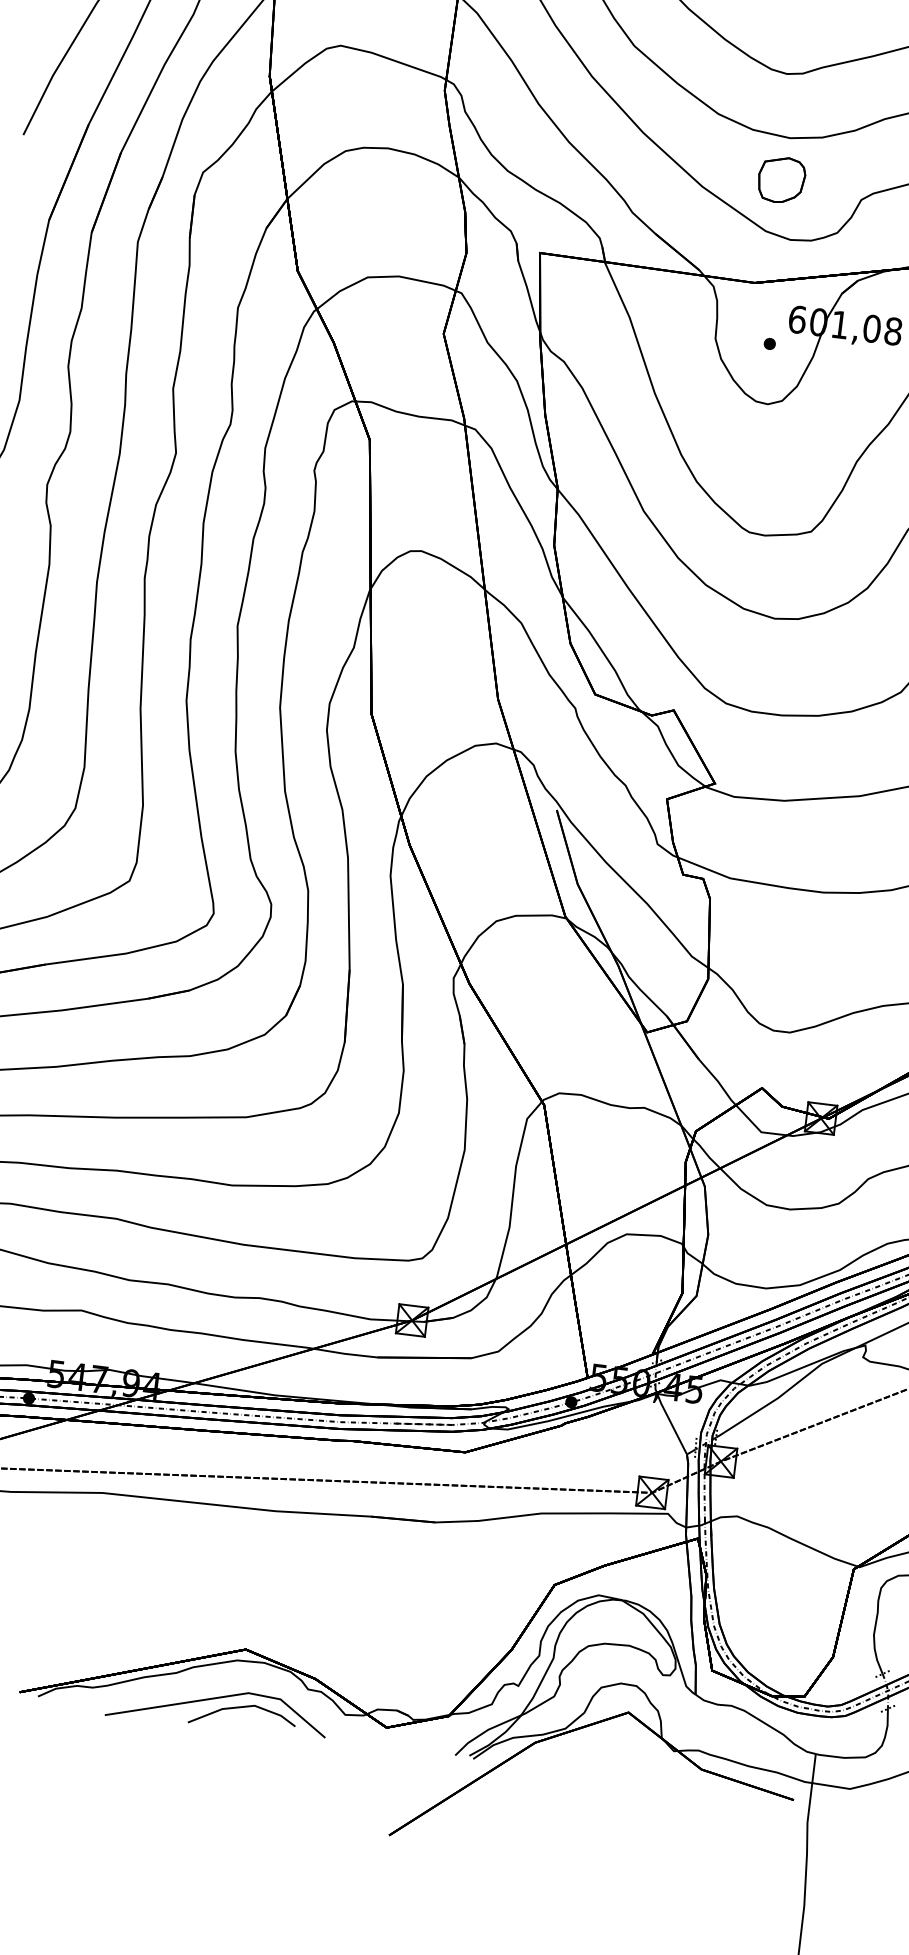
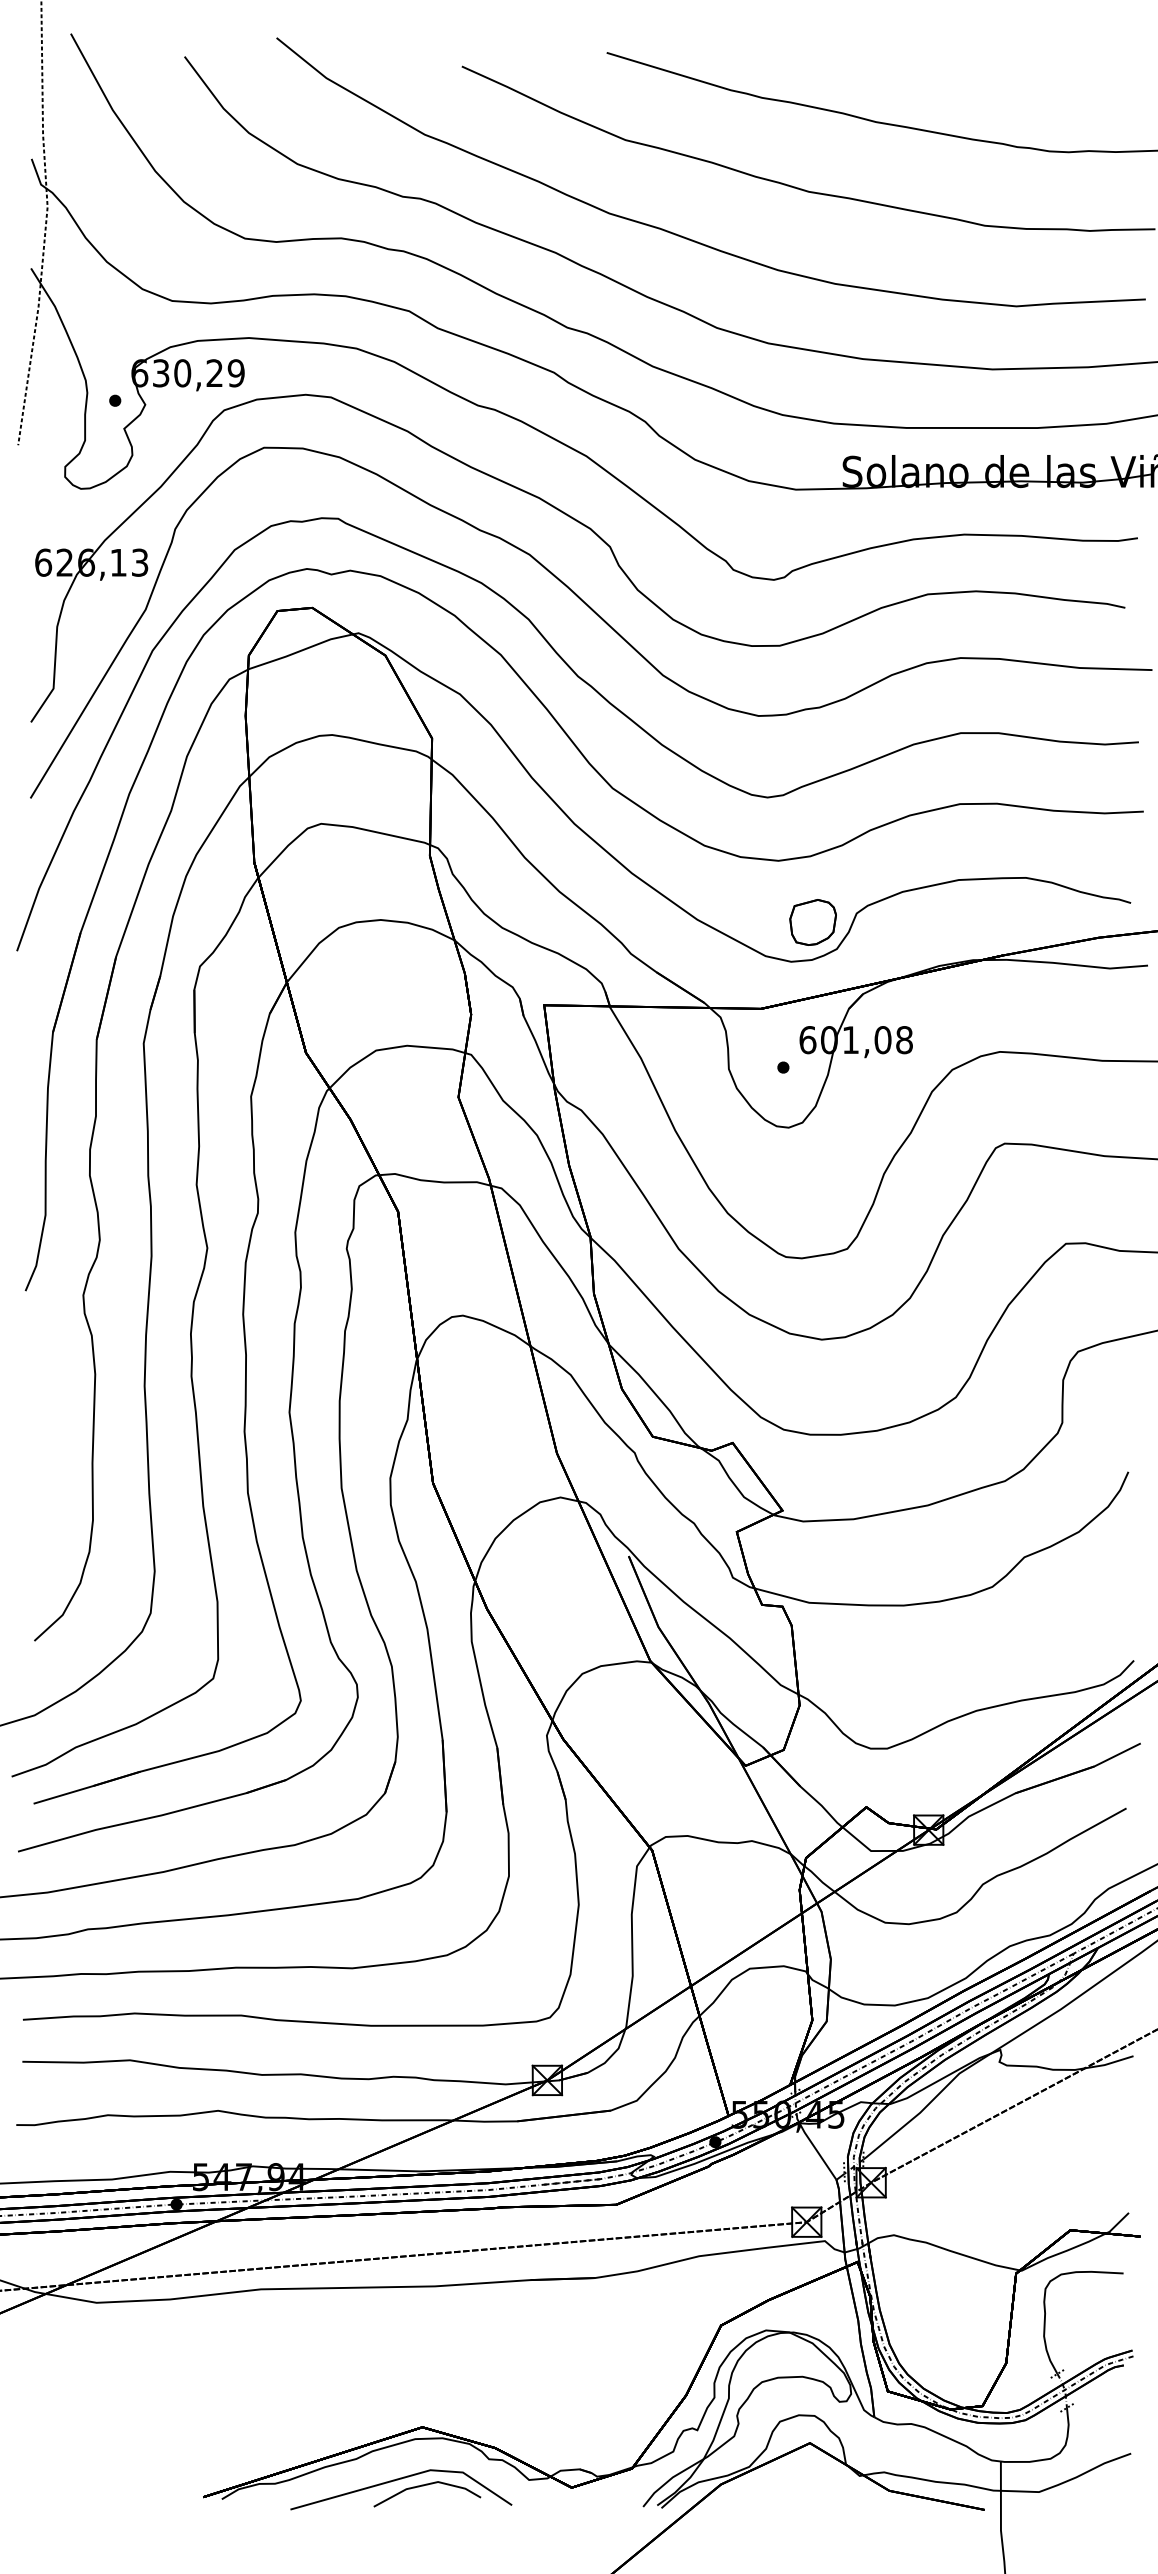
part: (780, 180) -> (812, 922), moved

